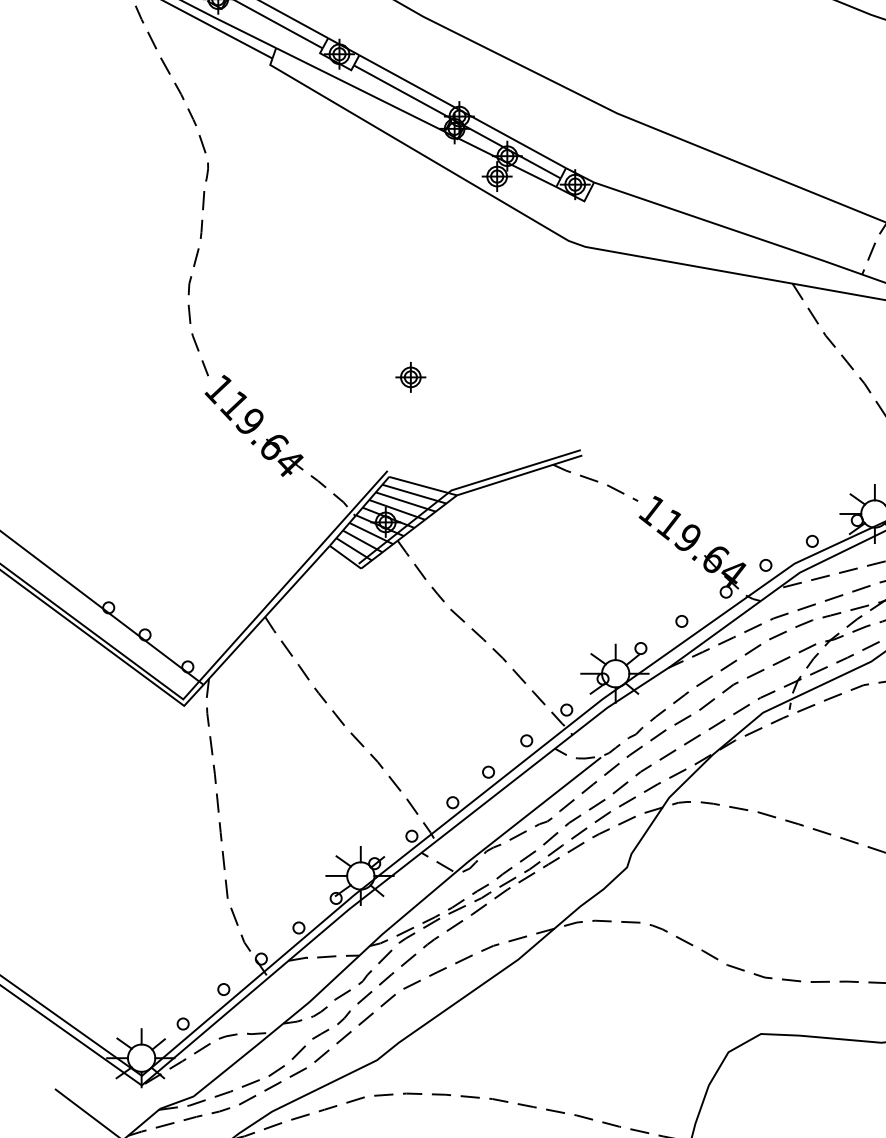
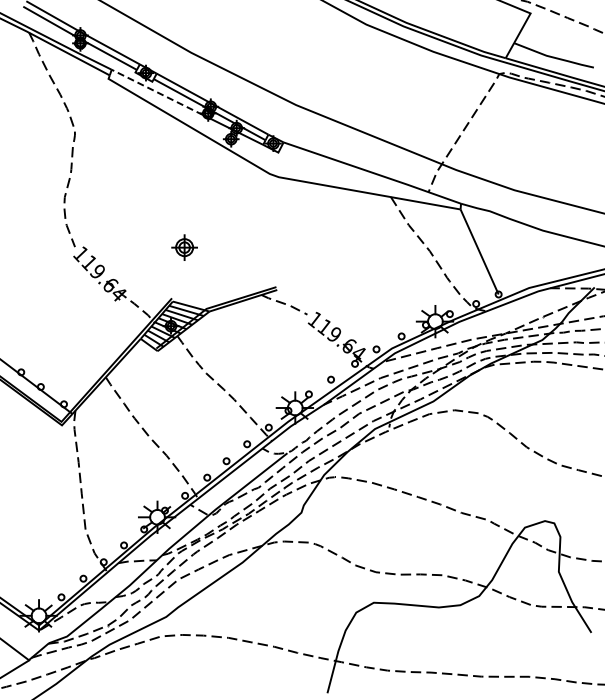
line: (360, 90) -> (157, 92), solid -> dashed
part: (410, 376) -> (184, 247), size x1.6

